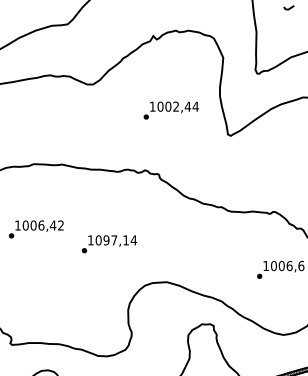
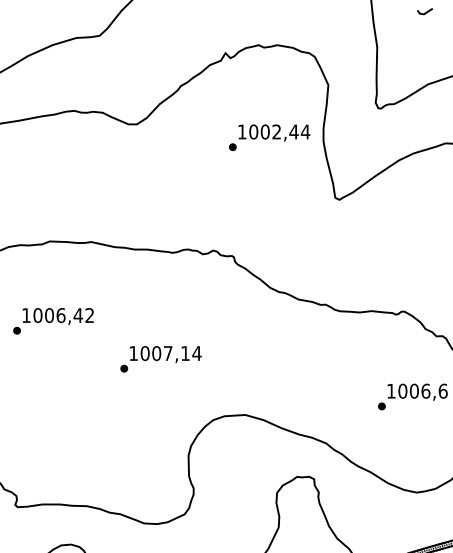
text: (170, 110) -> (268, 137), moved
text: (36, 229) -> (53, 321), moved
text: (106, 240) -> (156, 353), 1097,14 -> 1007,14

